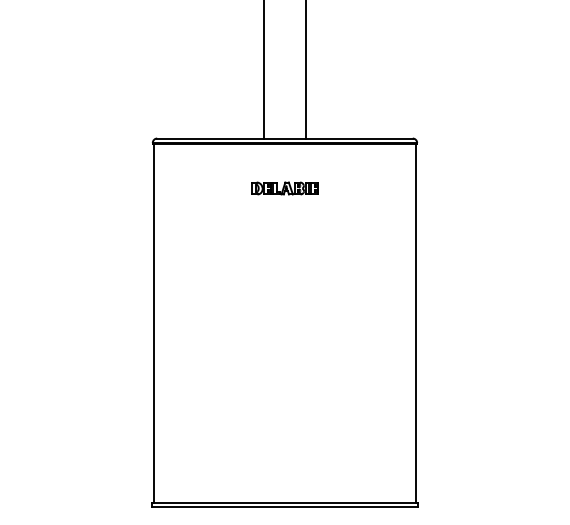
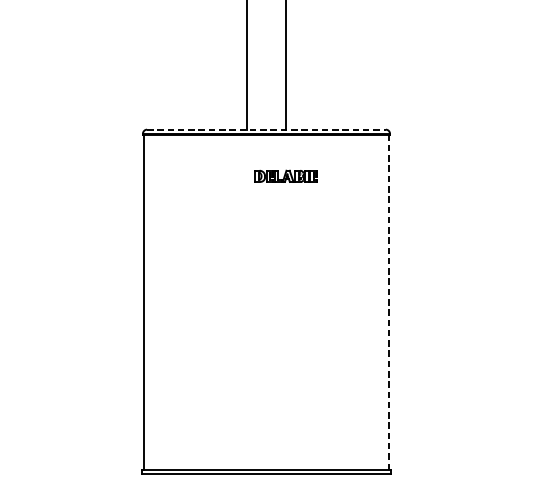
line: (284, 138) -> (266, 129), solid -> dashed
part: (284, 188) -> (285, 176), moved
line: (415, 323) -> (388, 302), solid -> dashed

